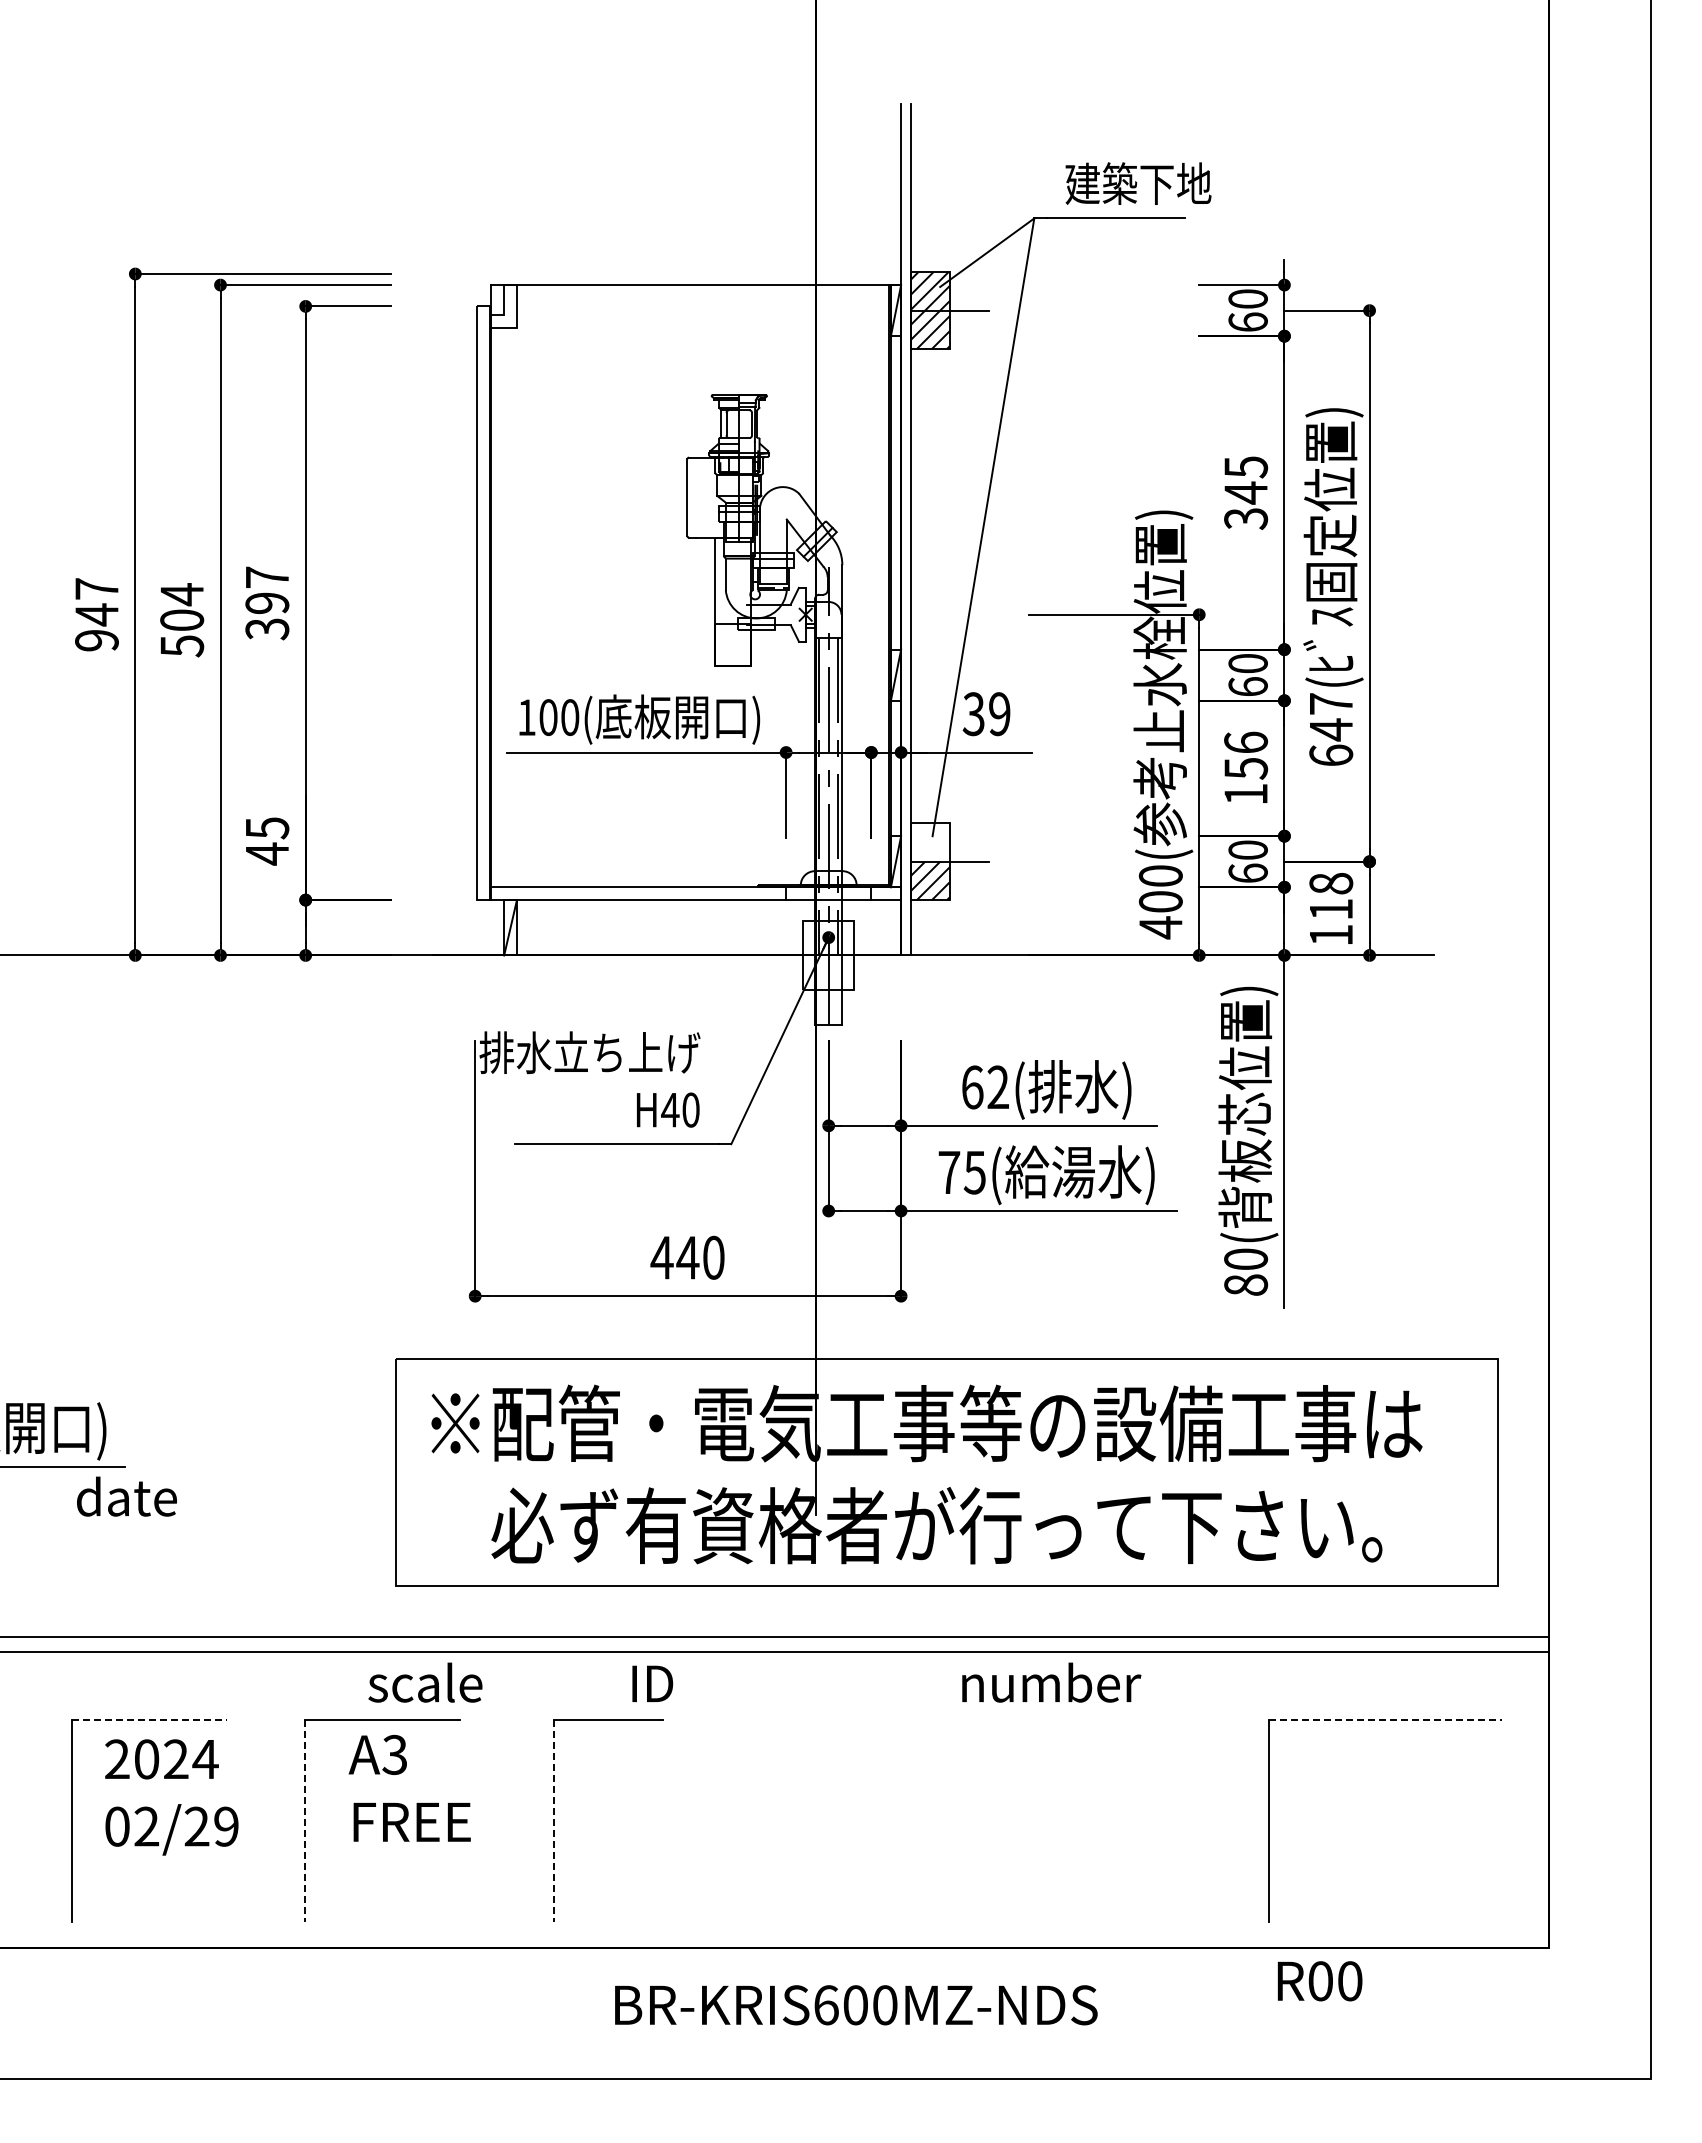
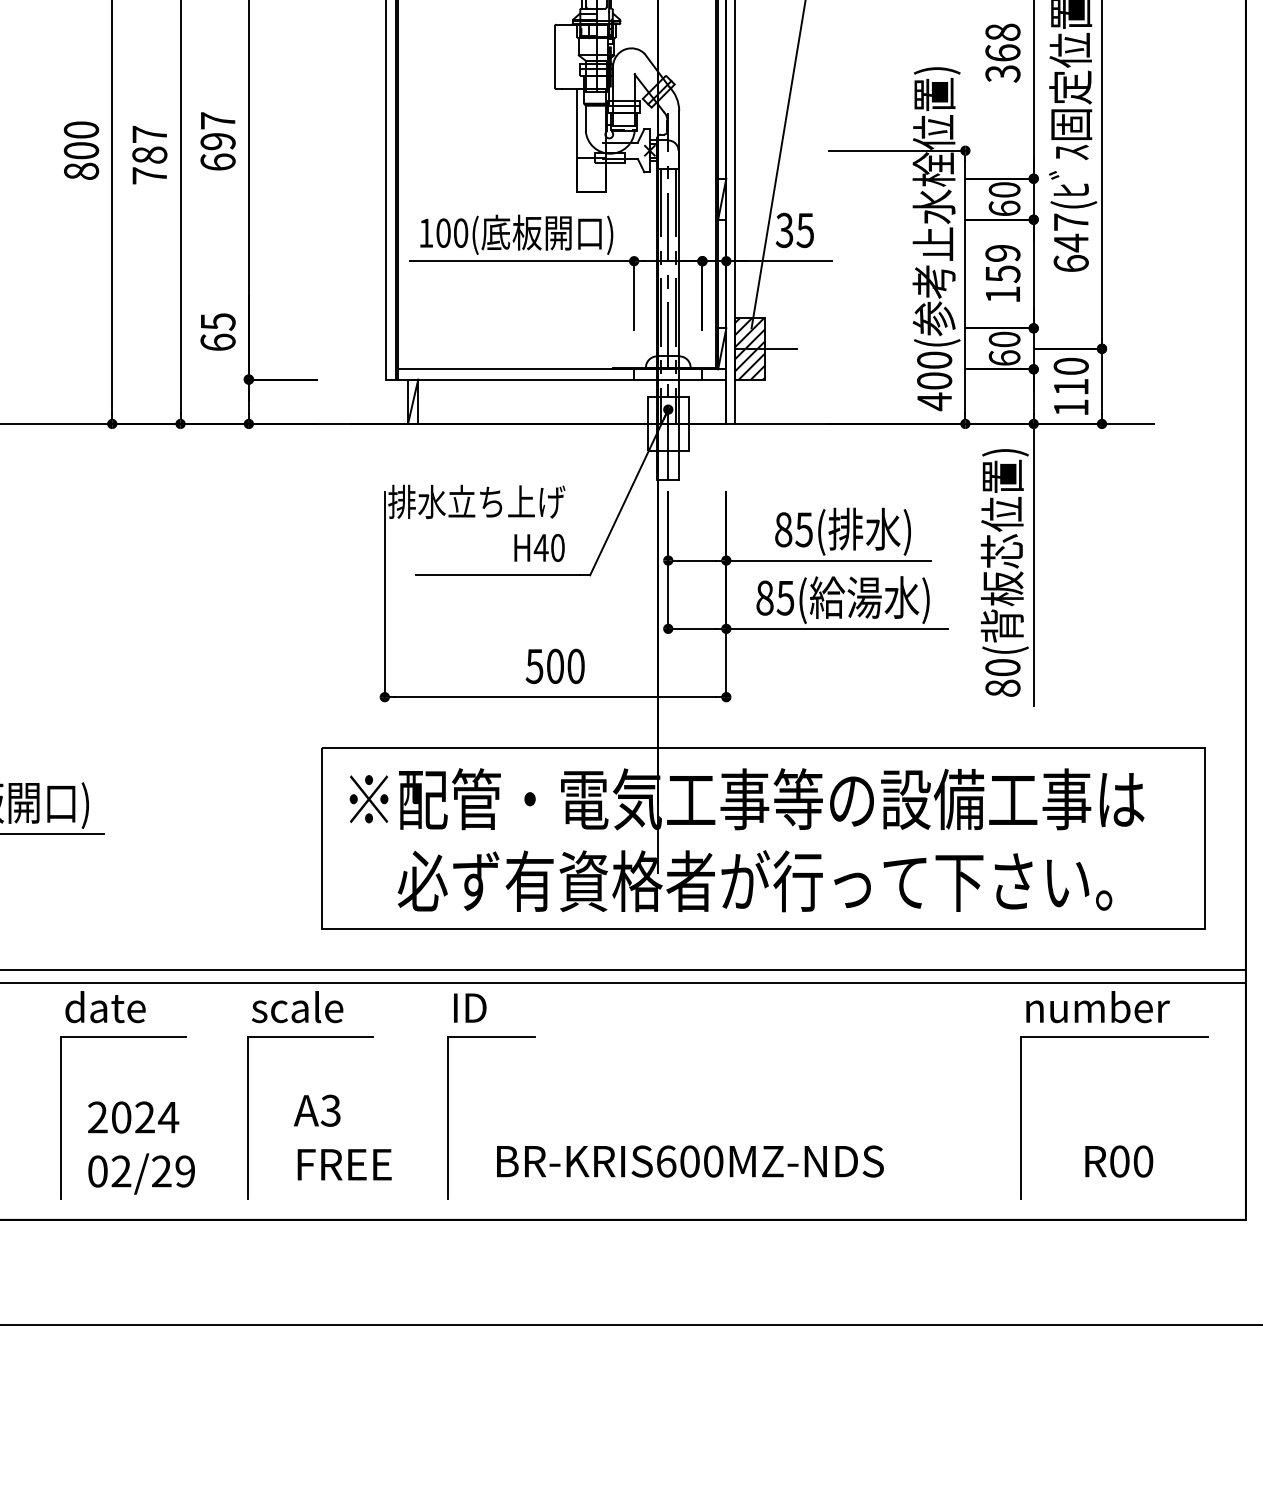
text: (1246, 480) -> (1003, 43), 345 -> 368
text: (96, 614) -> (81, 150), 947 -> 800
text: (182, 620) -> (150, 155), 504 -> 787
text: (267, 629) -> (218, 162), 397 -> 697
text: (999, 714) -> (805, 230), 39 -> 35
text: (1246, 742) -> (1003, 253), 156 -> 159
hatch: (930, 842) -> (749, 333), added
text: (267, 853) -> (218, 342), 45 -> 65
text: (1330, 883) -> (1070, 366), 118 -> 110
text: (985, 1087) -> (794, 529), 62( -> 85(
text: (949, 1172) -> (765, 597), 75( -> 85(
text: (674, 1257) -> (544, 666), 440 -> 500
text: (126, 1496) -> (105, 1006), moved
text: (425, 1682) -> (297, 1006), moved
text: (1051, 1682) -> (1097, 1006), moved
text: (652, 1683) -> (470, 1007), moved
line: (149, 1719) -> (123, 1036), dashed -> solid
line: (1385, 1719) -> (1114, 1036), dashed -> solid
text: (409, 1787) -> (342, 1136), moved
text: (171, 1797) -> (141, 1148), moved
line: (304, 1821) -> (247, 1118), dashed -> solid
line: (553, 1821) -> (447, 1118), dashed -> solid
text: (1319, 1981) -> (1118, 1161), moved
text: (856, 2005) -> (690, 1161), moved

